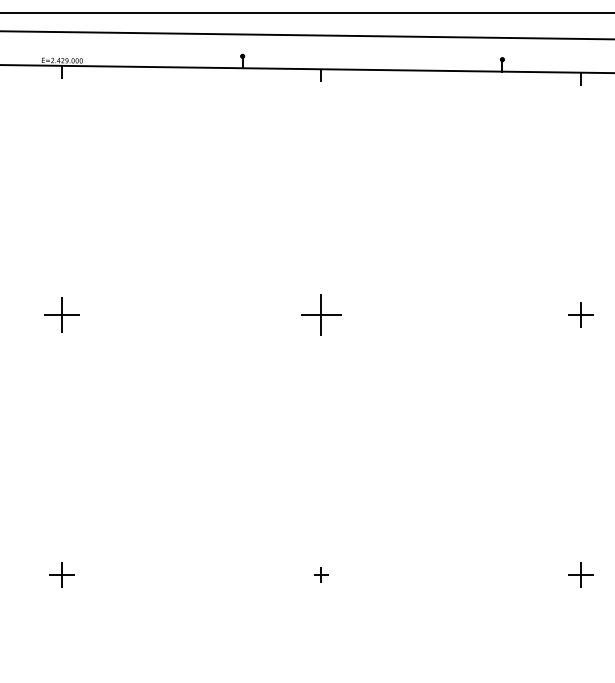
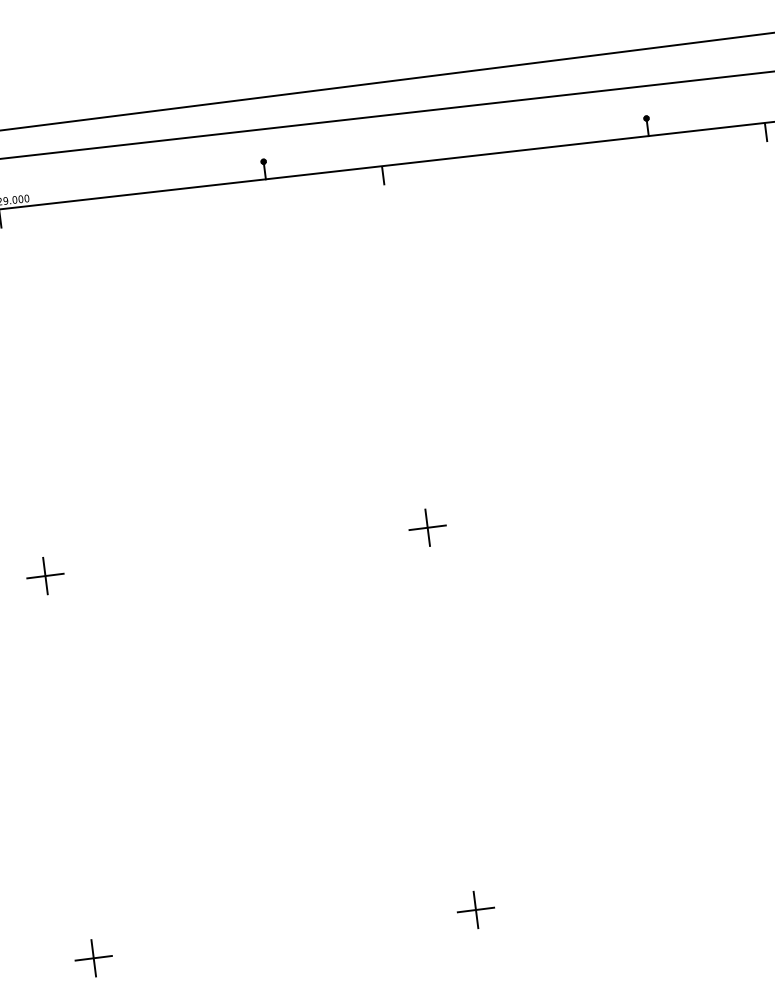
part: (61, 314) -> (44, 575), size x0.71
part: (321, 314) -> (427, 527), size x0.62
part: (321, 574) -> (475, 909), size x1.67

